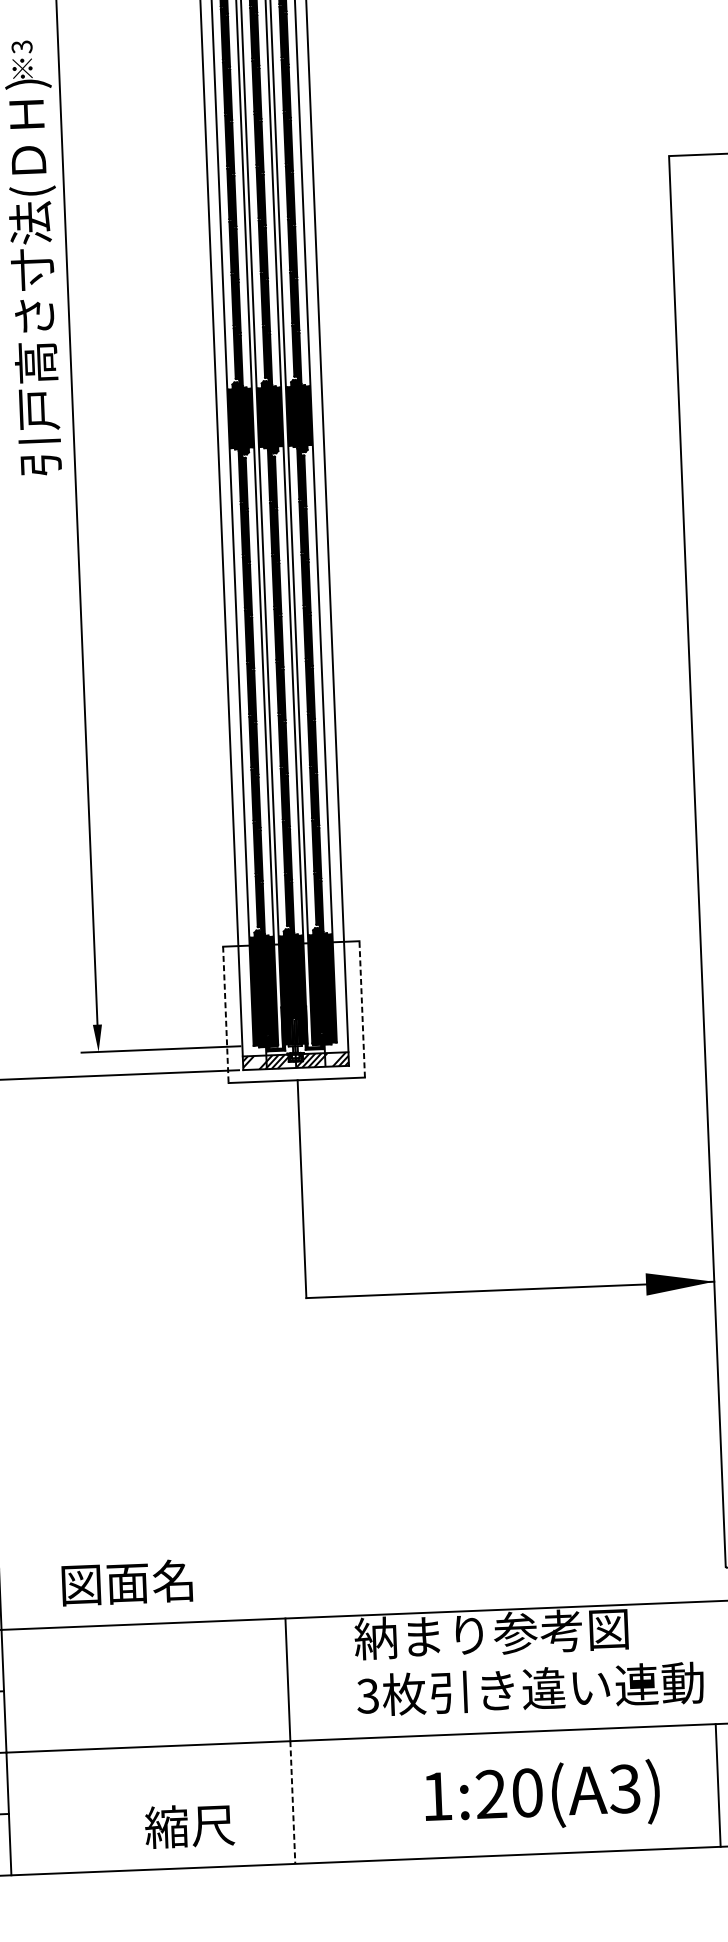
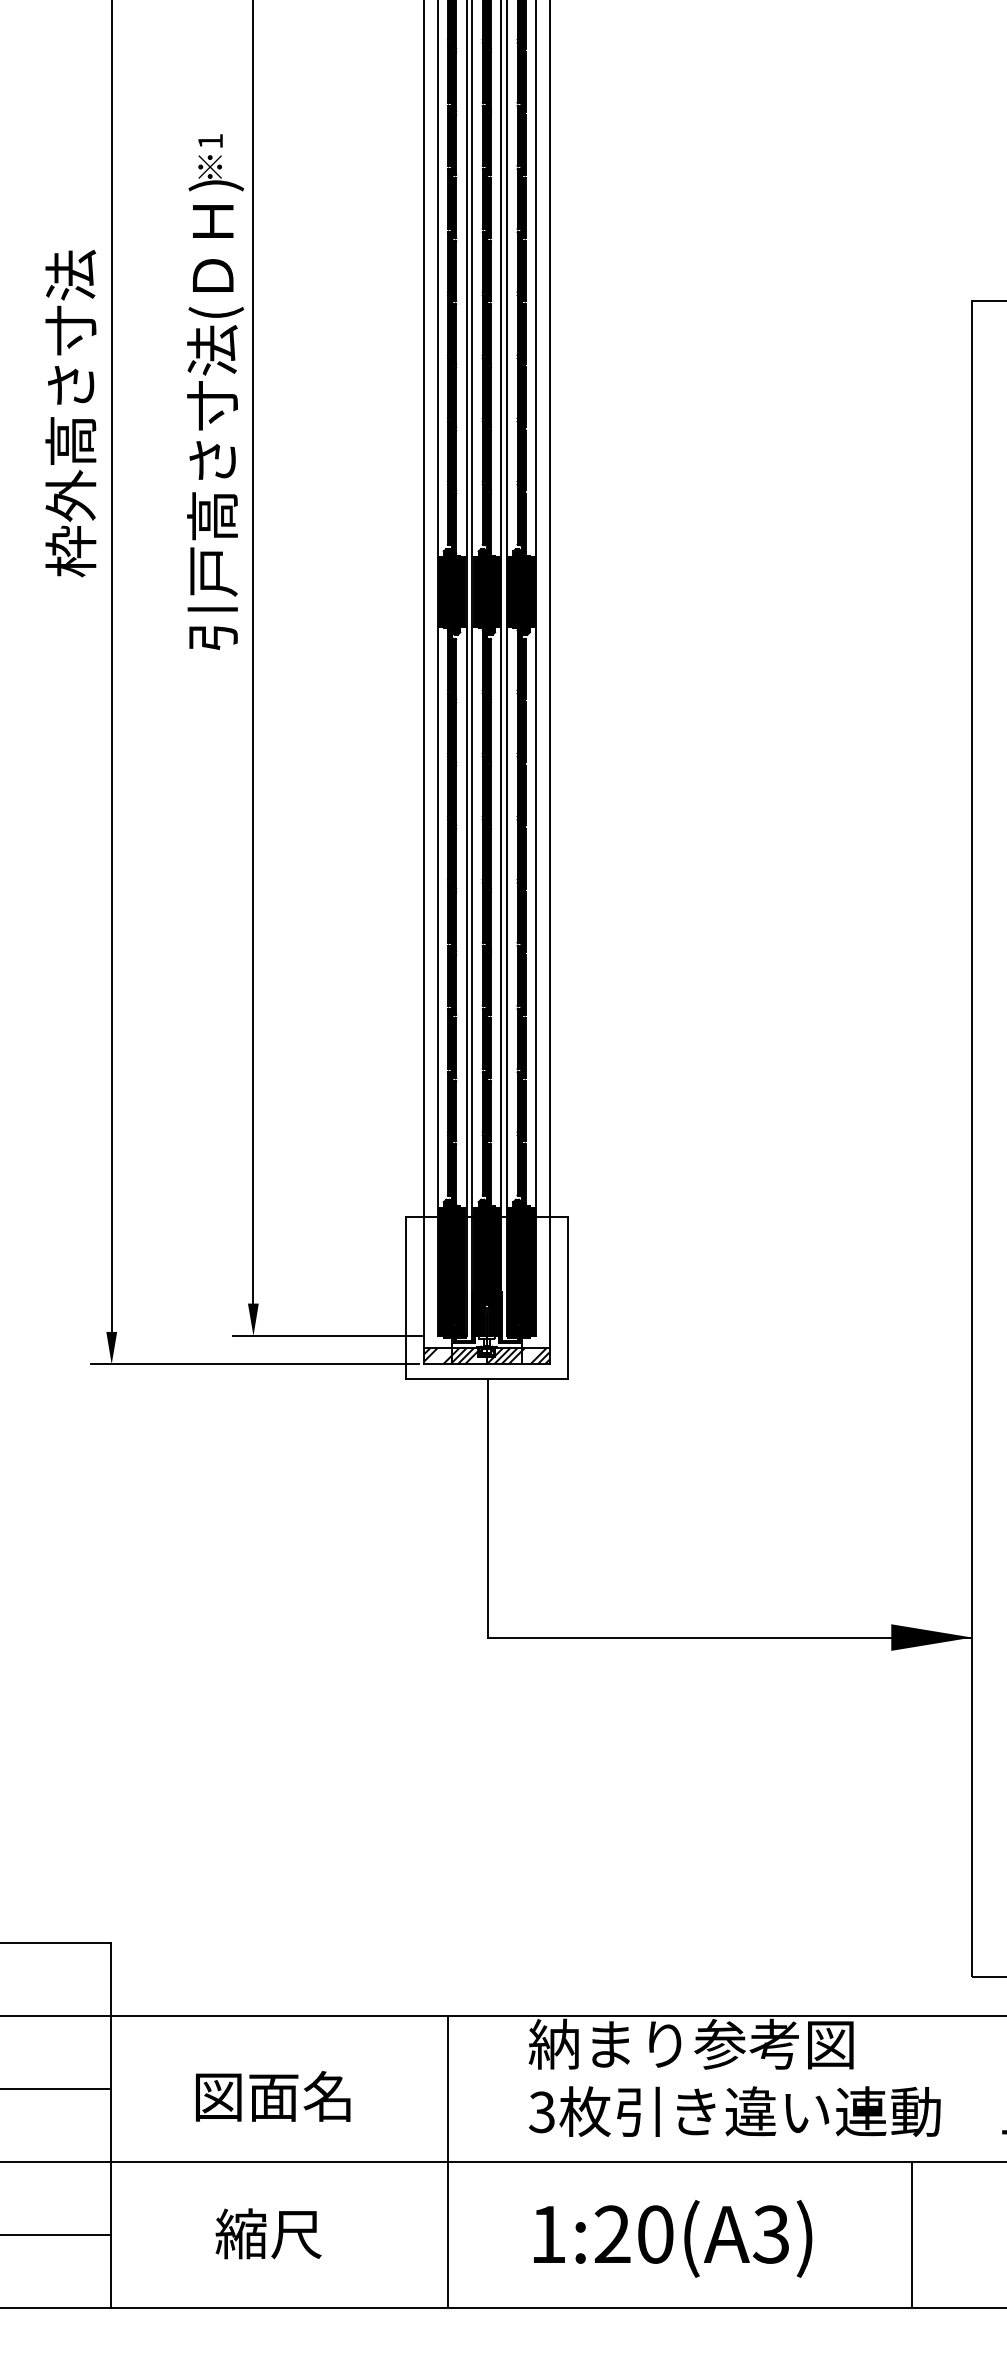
text: (21, 47) -> (210, 141), 3 -> 1
line: (361, 1009) -> (567, 1298), dashed -> solid
line: (226, 1015) -> (406, 1298), dashed -> solid
text: (127, 1582) -> (273, 2096), moved
line: (717, 1785) -> (911, 2234), moved
text: (542, 1795) -> (673, 2238), moved
line: (292, 1802) -> (447, 2234), dashed -> solid
text: (189, 1825) -> (268, 2233), moved

